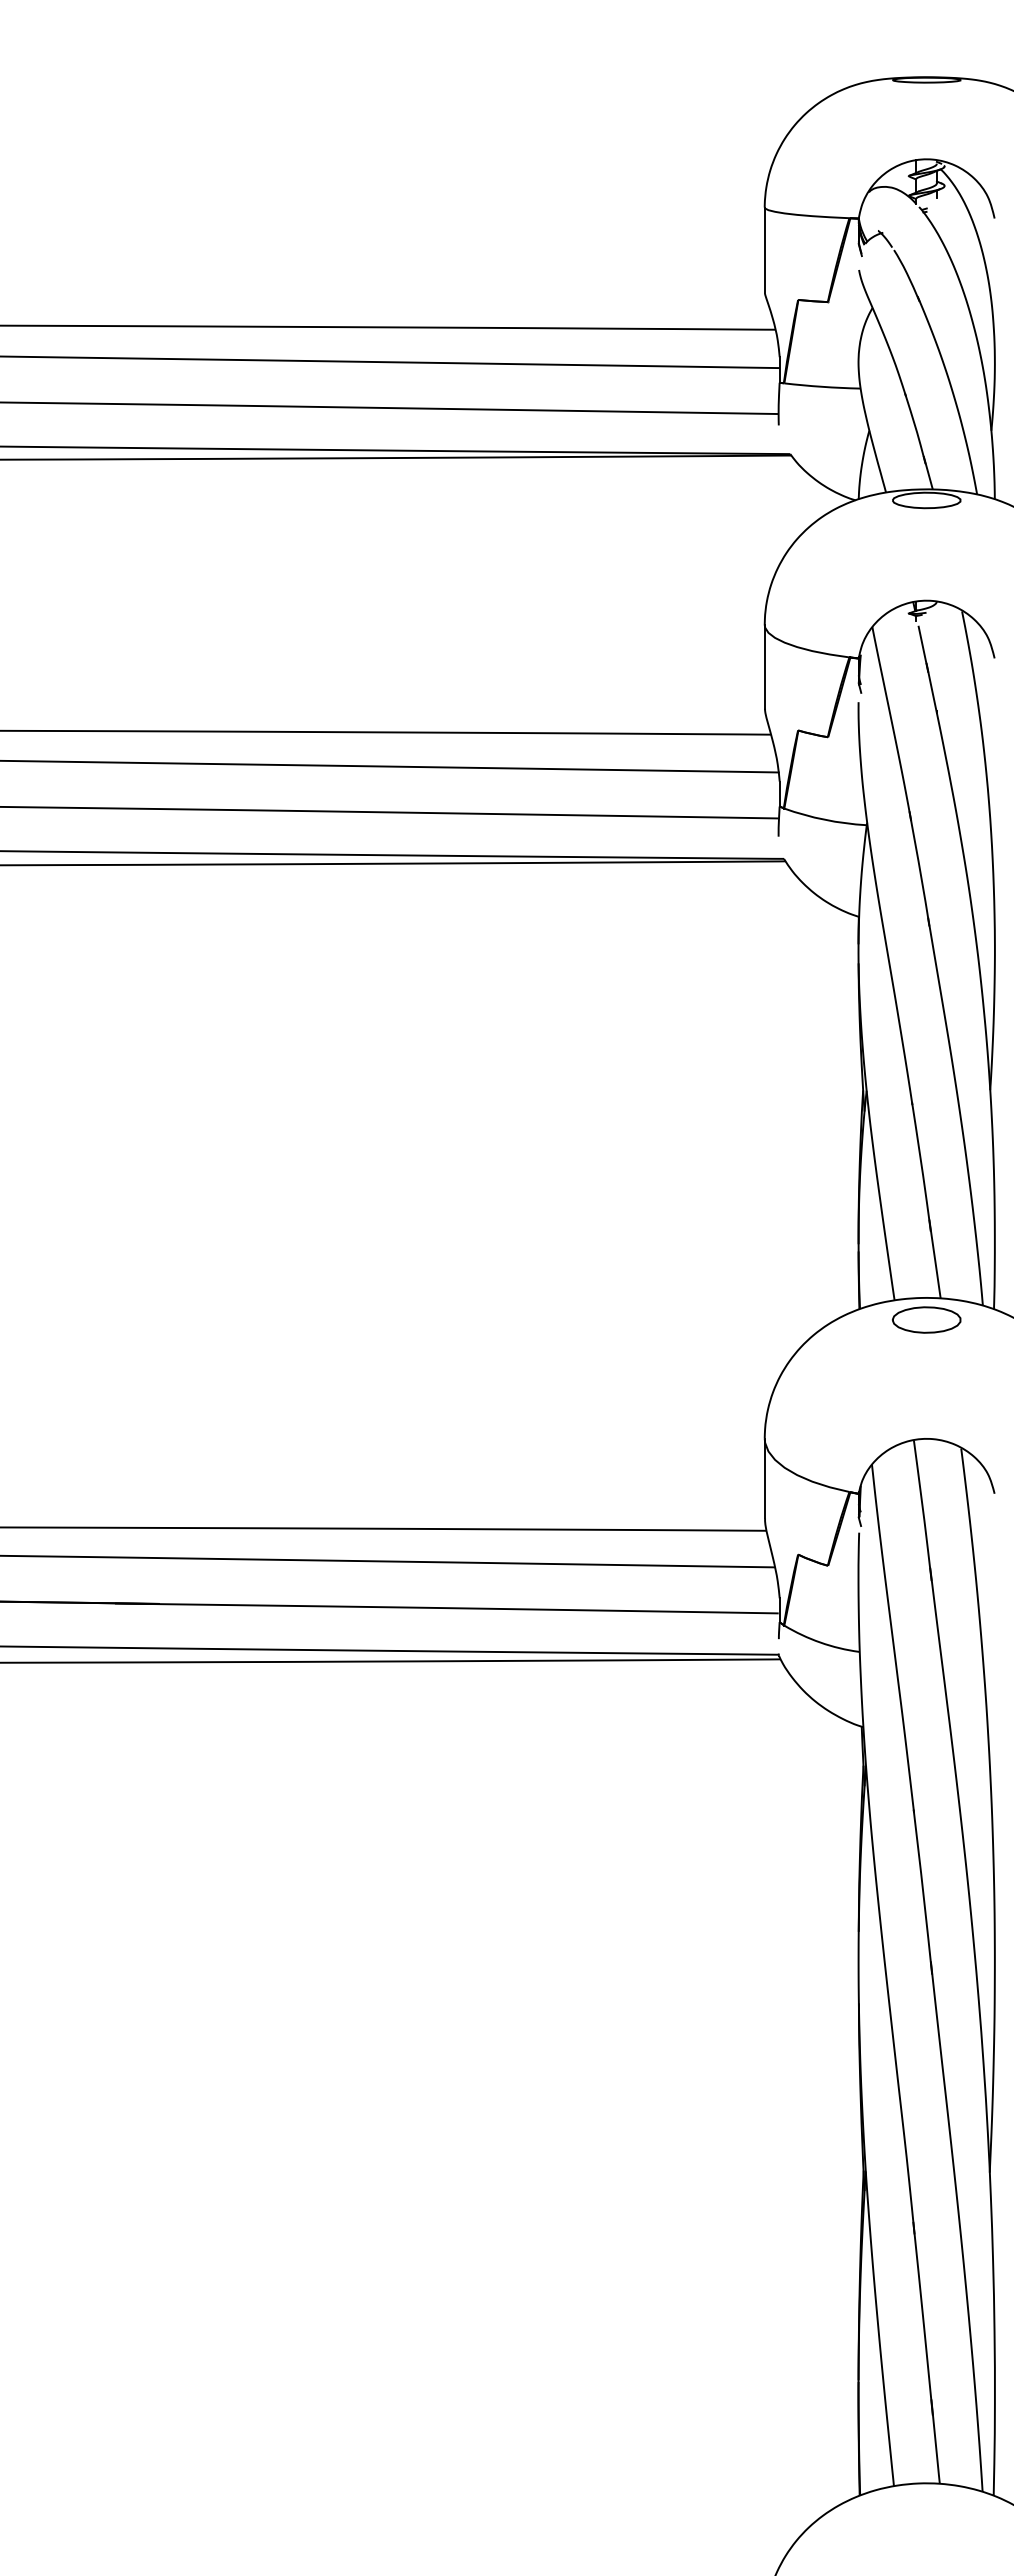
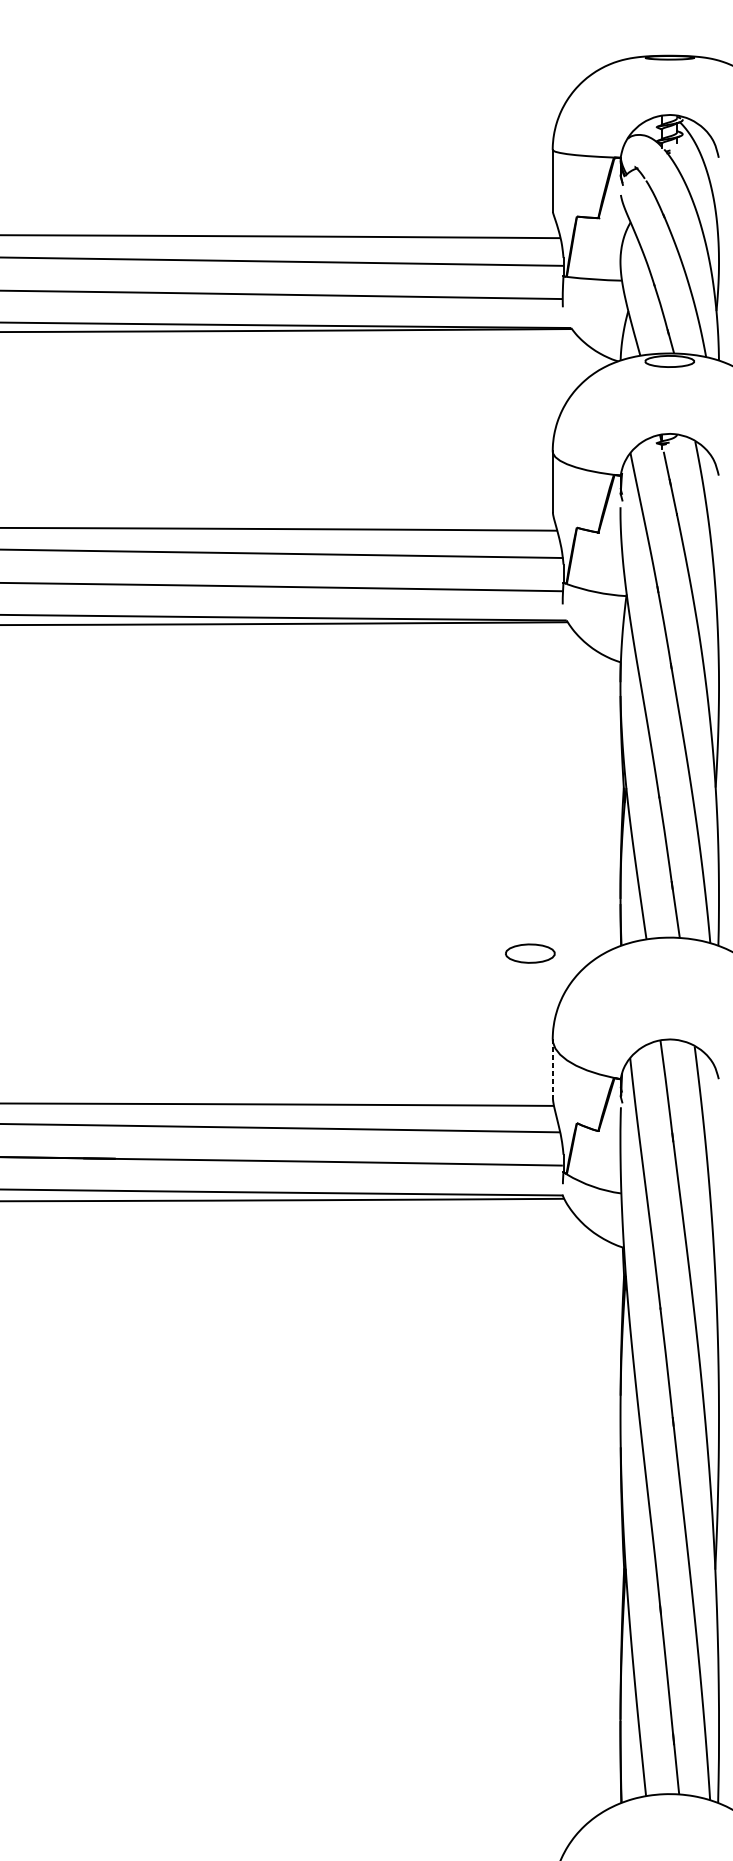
part: (926, 1319) -> (530, 953), moved
line: (764, 1478) -> (552, 1068), solid -> dashed

